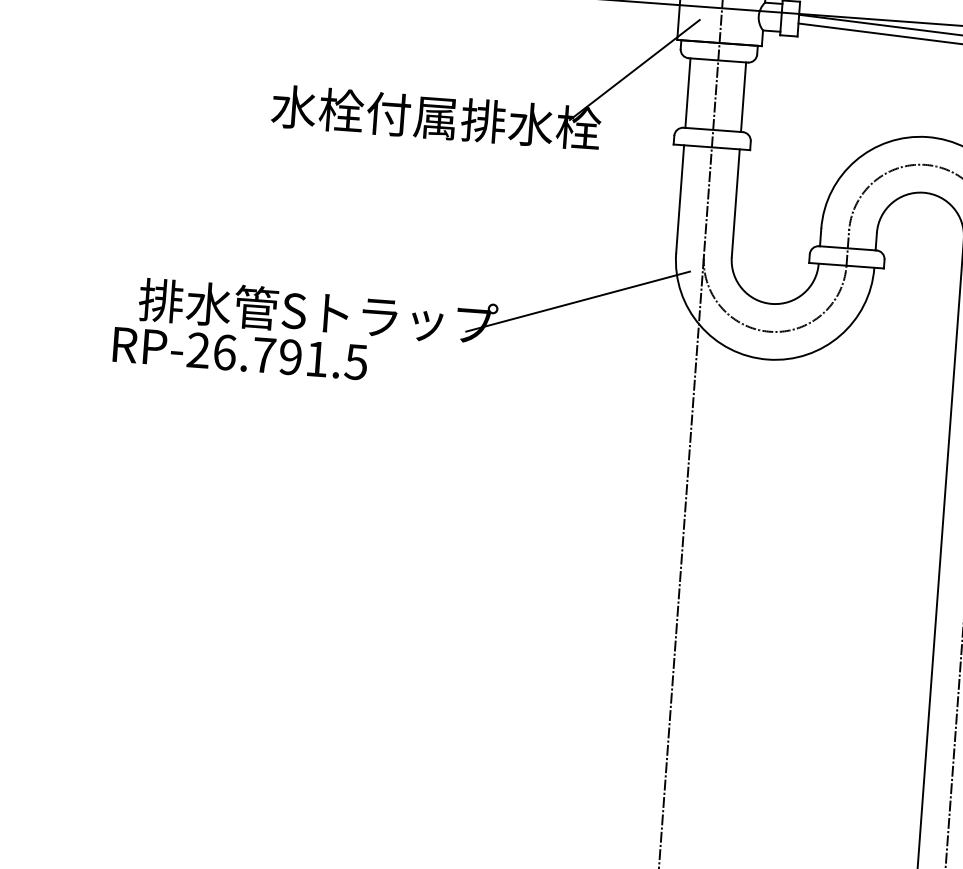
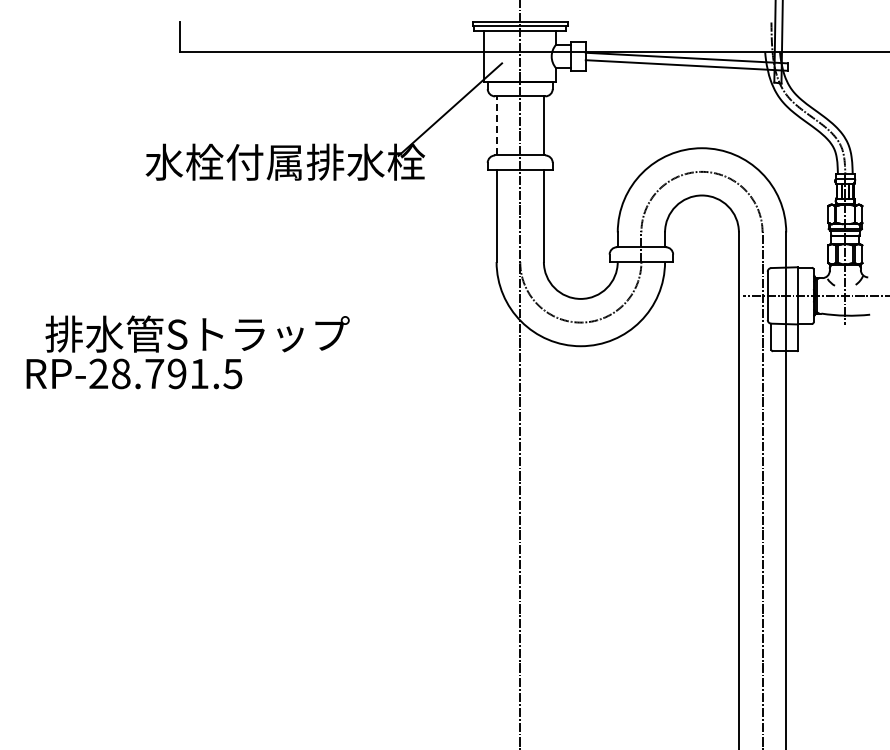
line: (687, 92) -> (496, 125), solid -> dashed
line: (577, 300) -> (416, 308), removed
text: (225, 351) -> (121, 373), RP-26.791.5 -> RP-28.791.5

